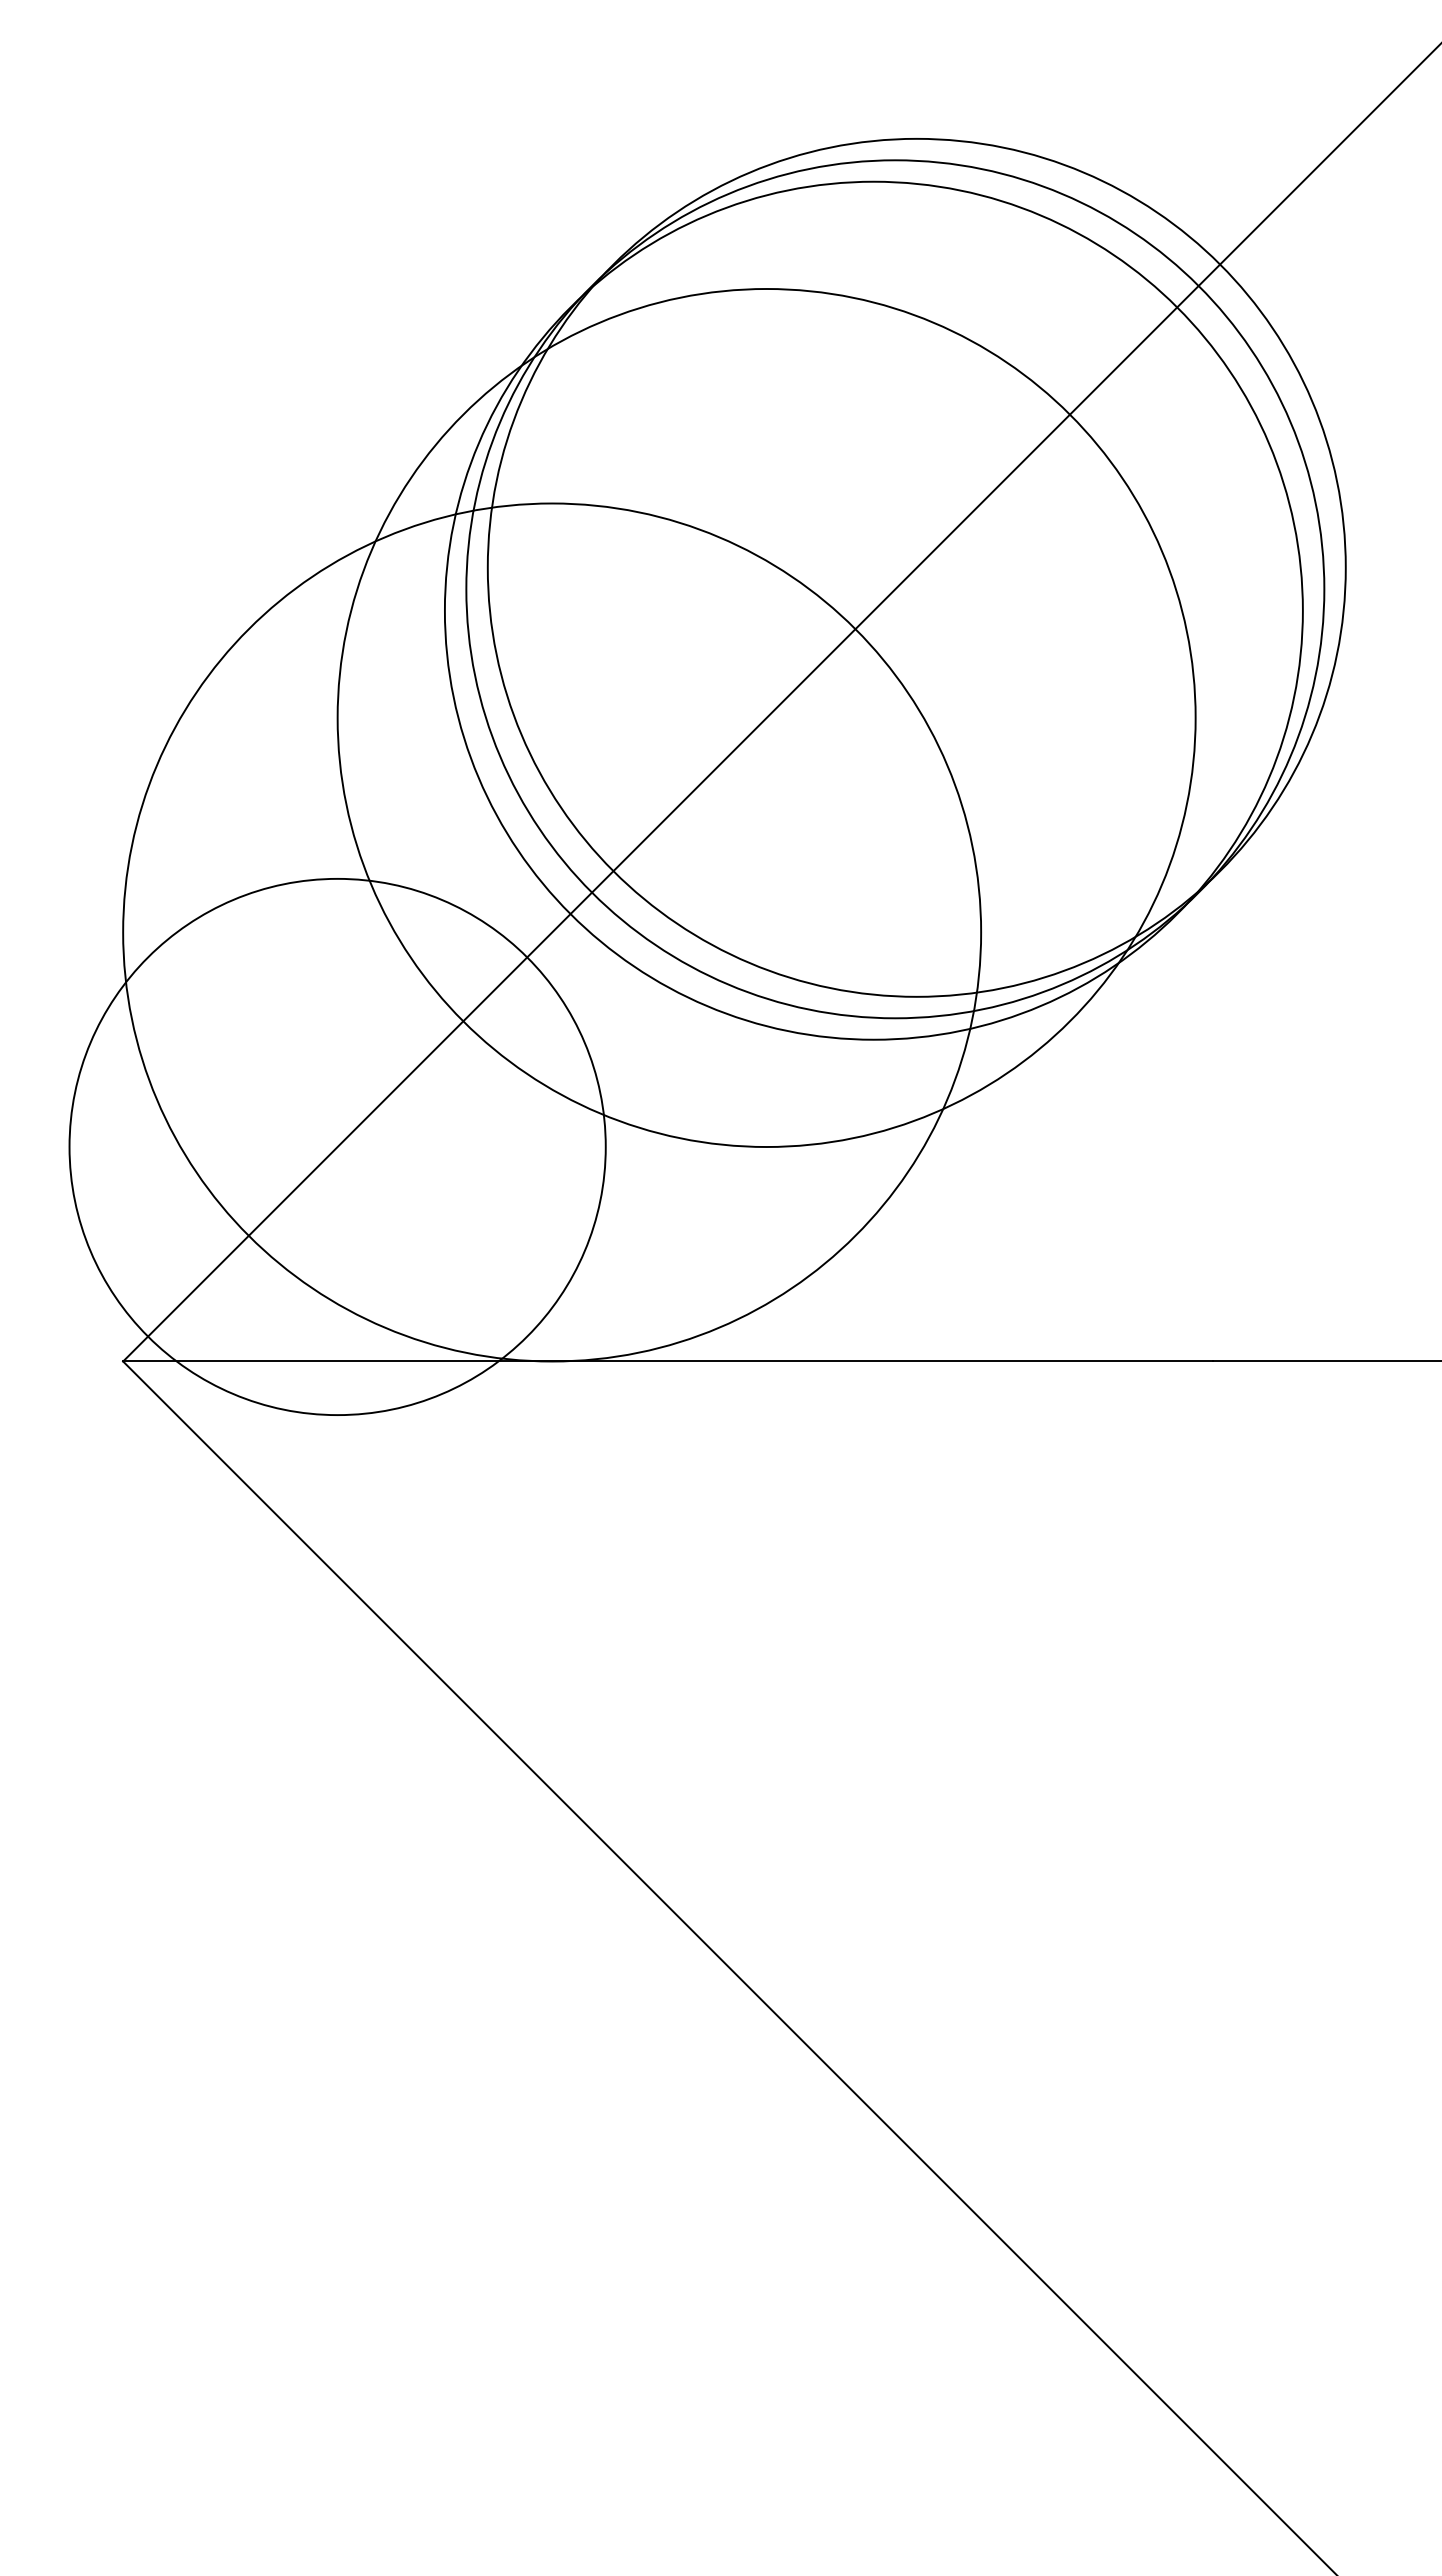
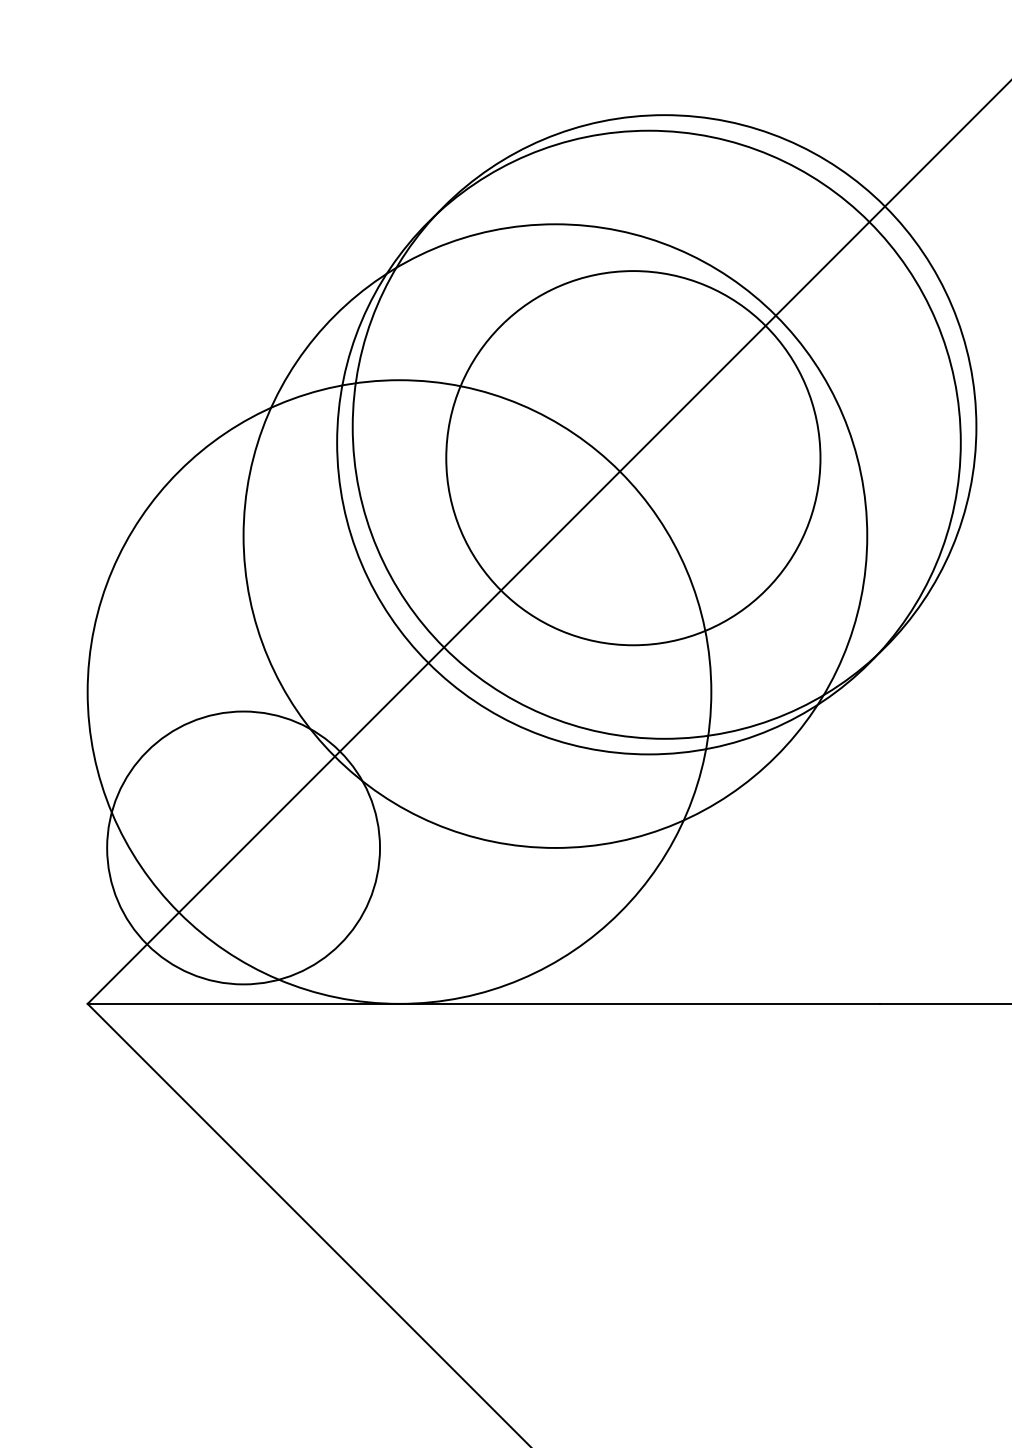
circle: (873, 610) -> (633, 457), size x0.6
circle: (337, 1146) -> (243, 847), size x0.7

